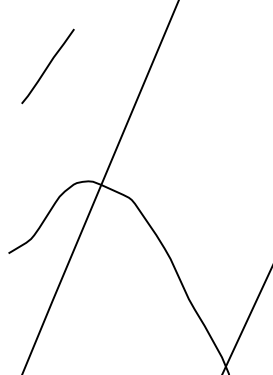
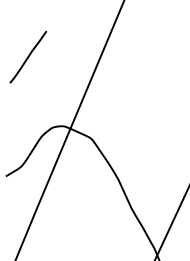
line: (48, 66) -> (28, 57), moved

